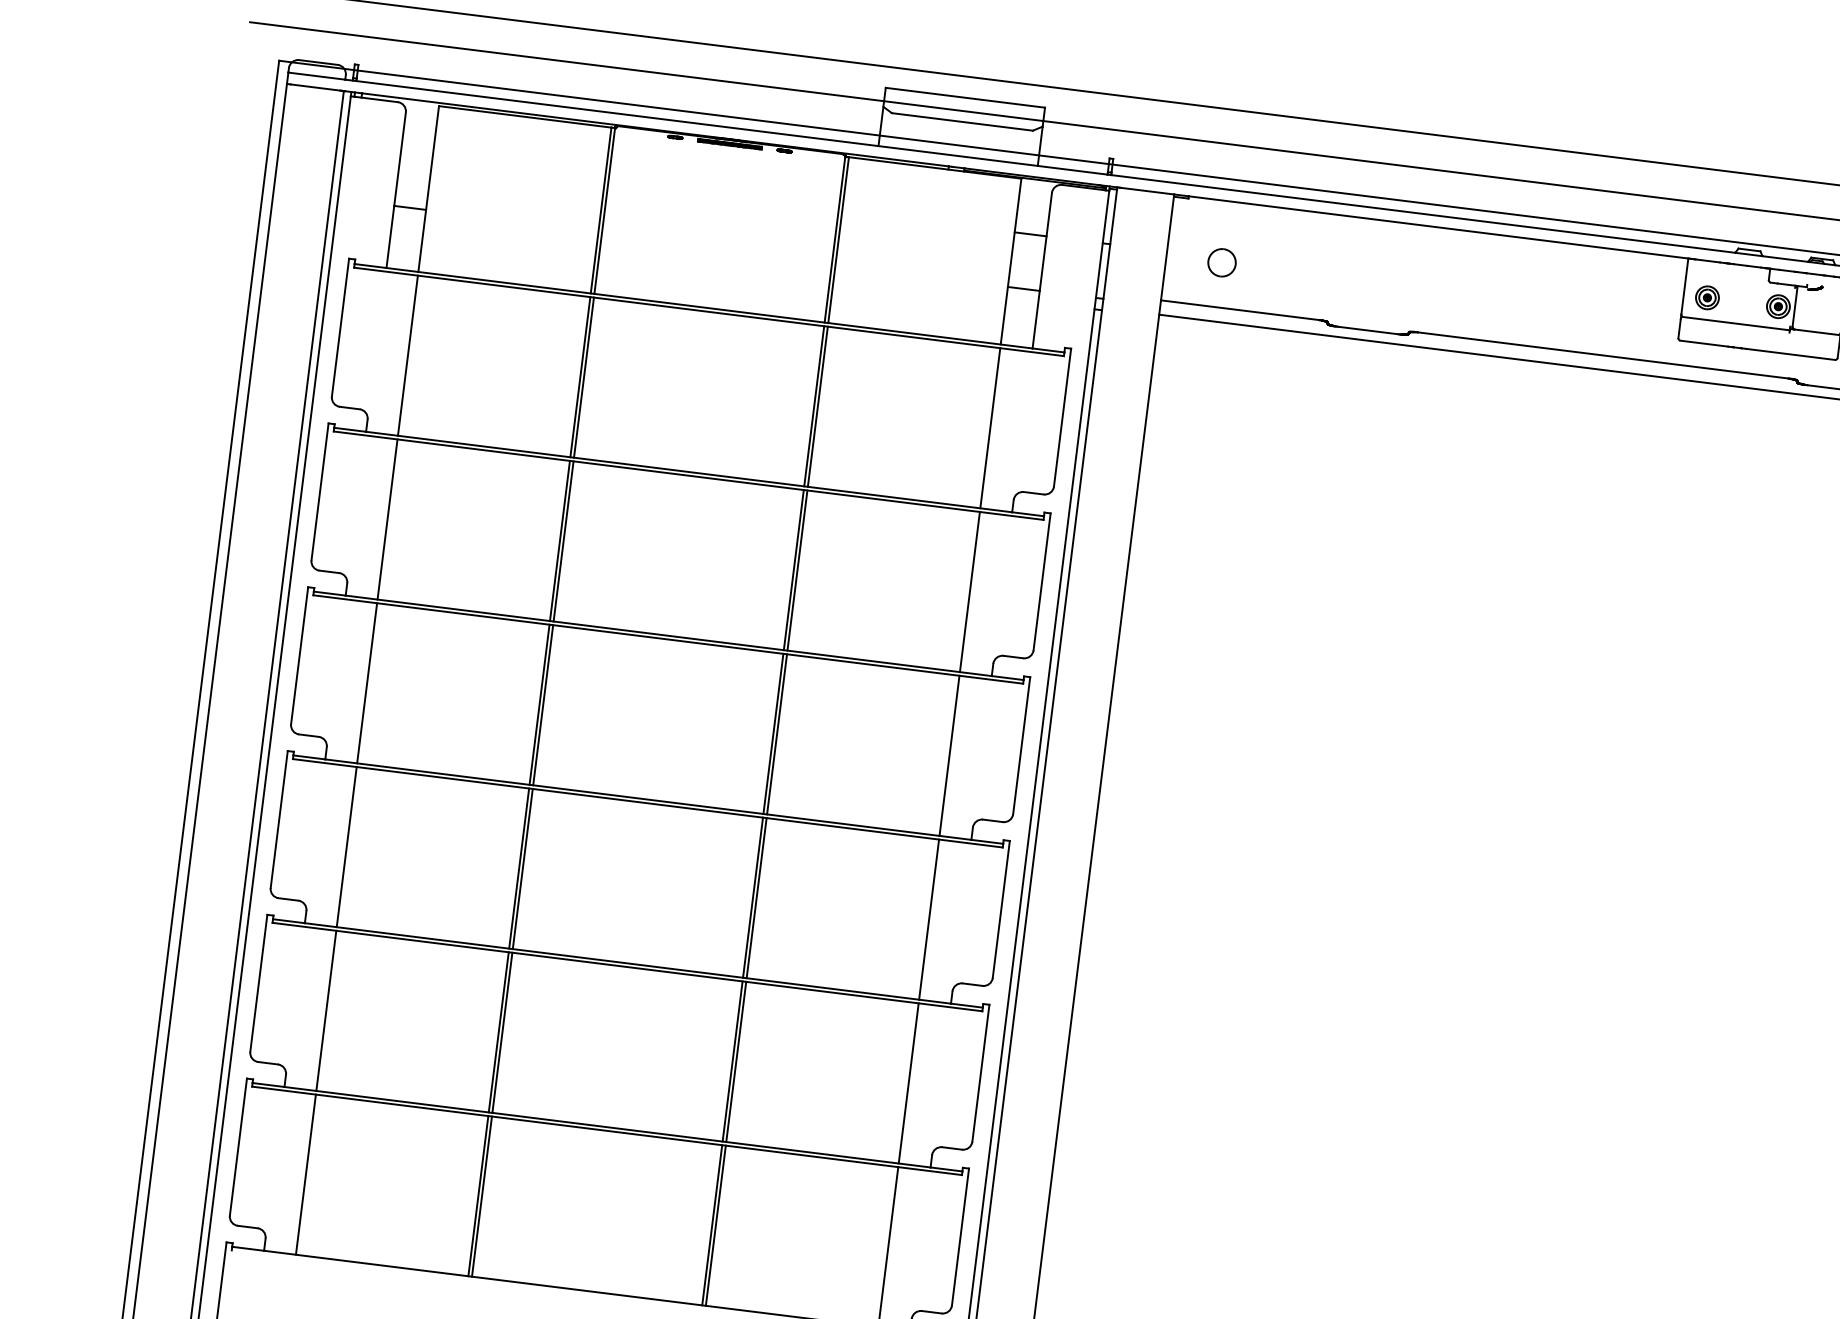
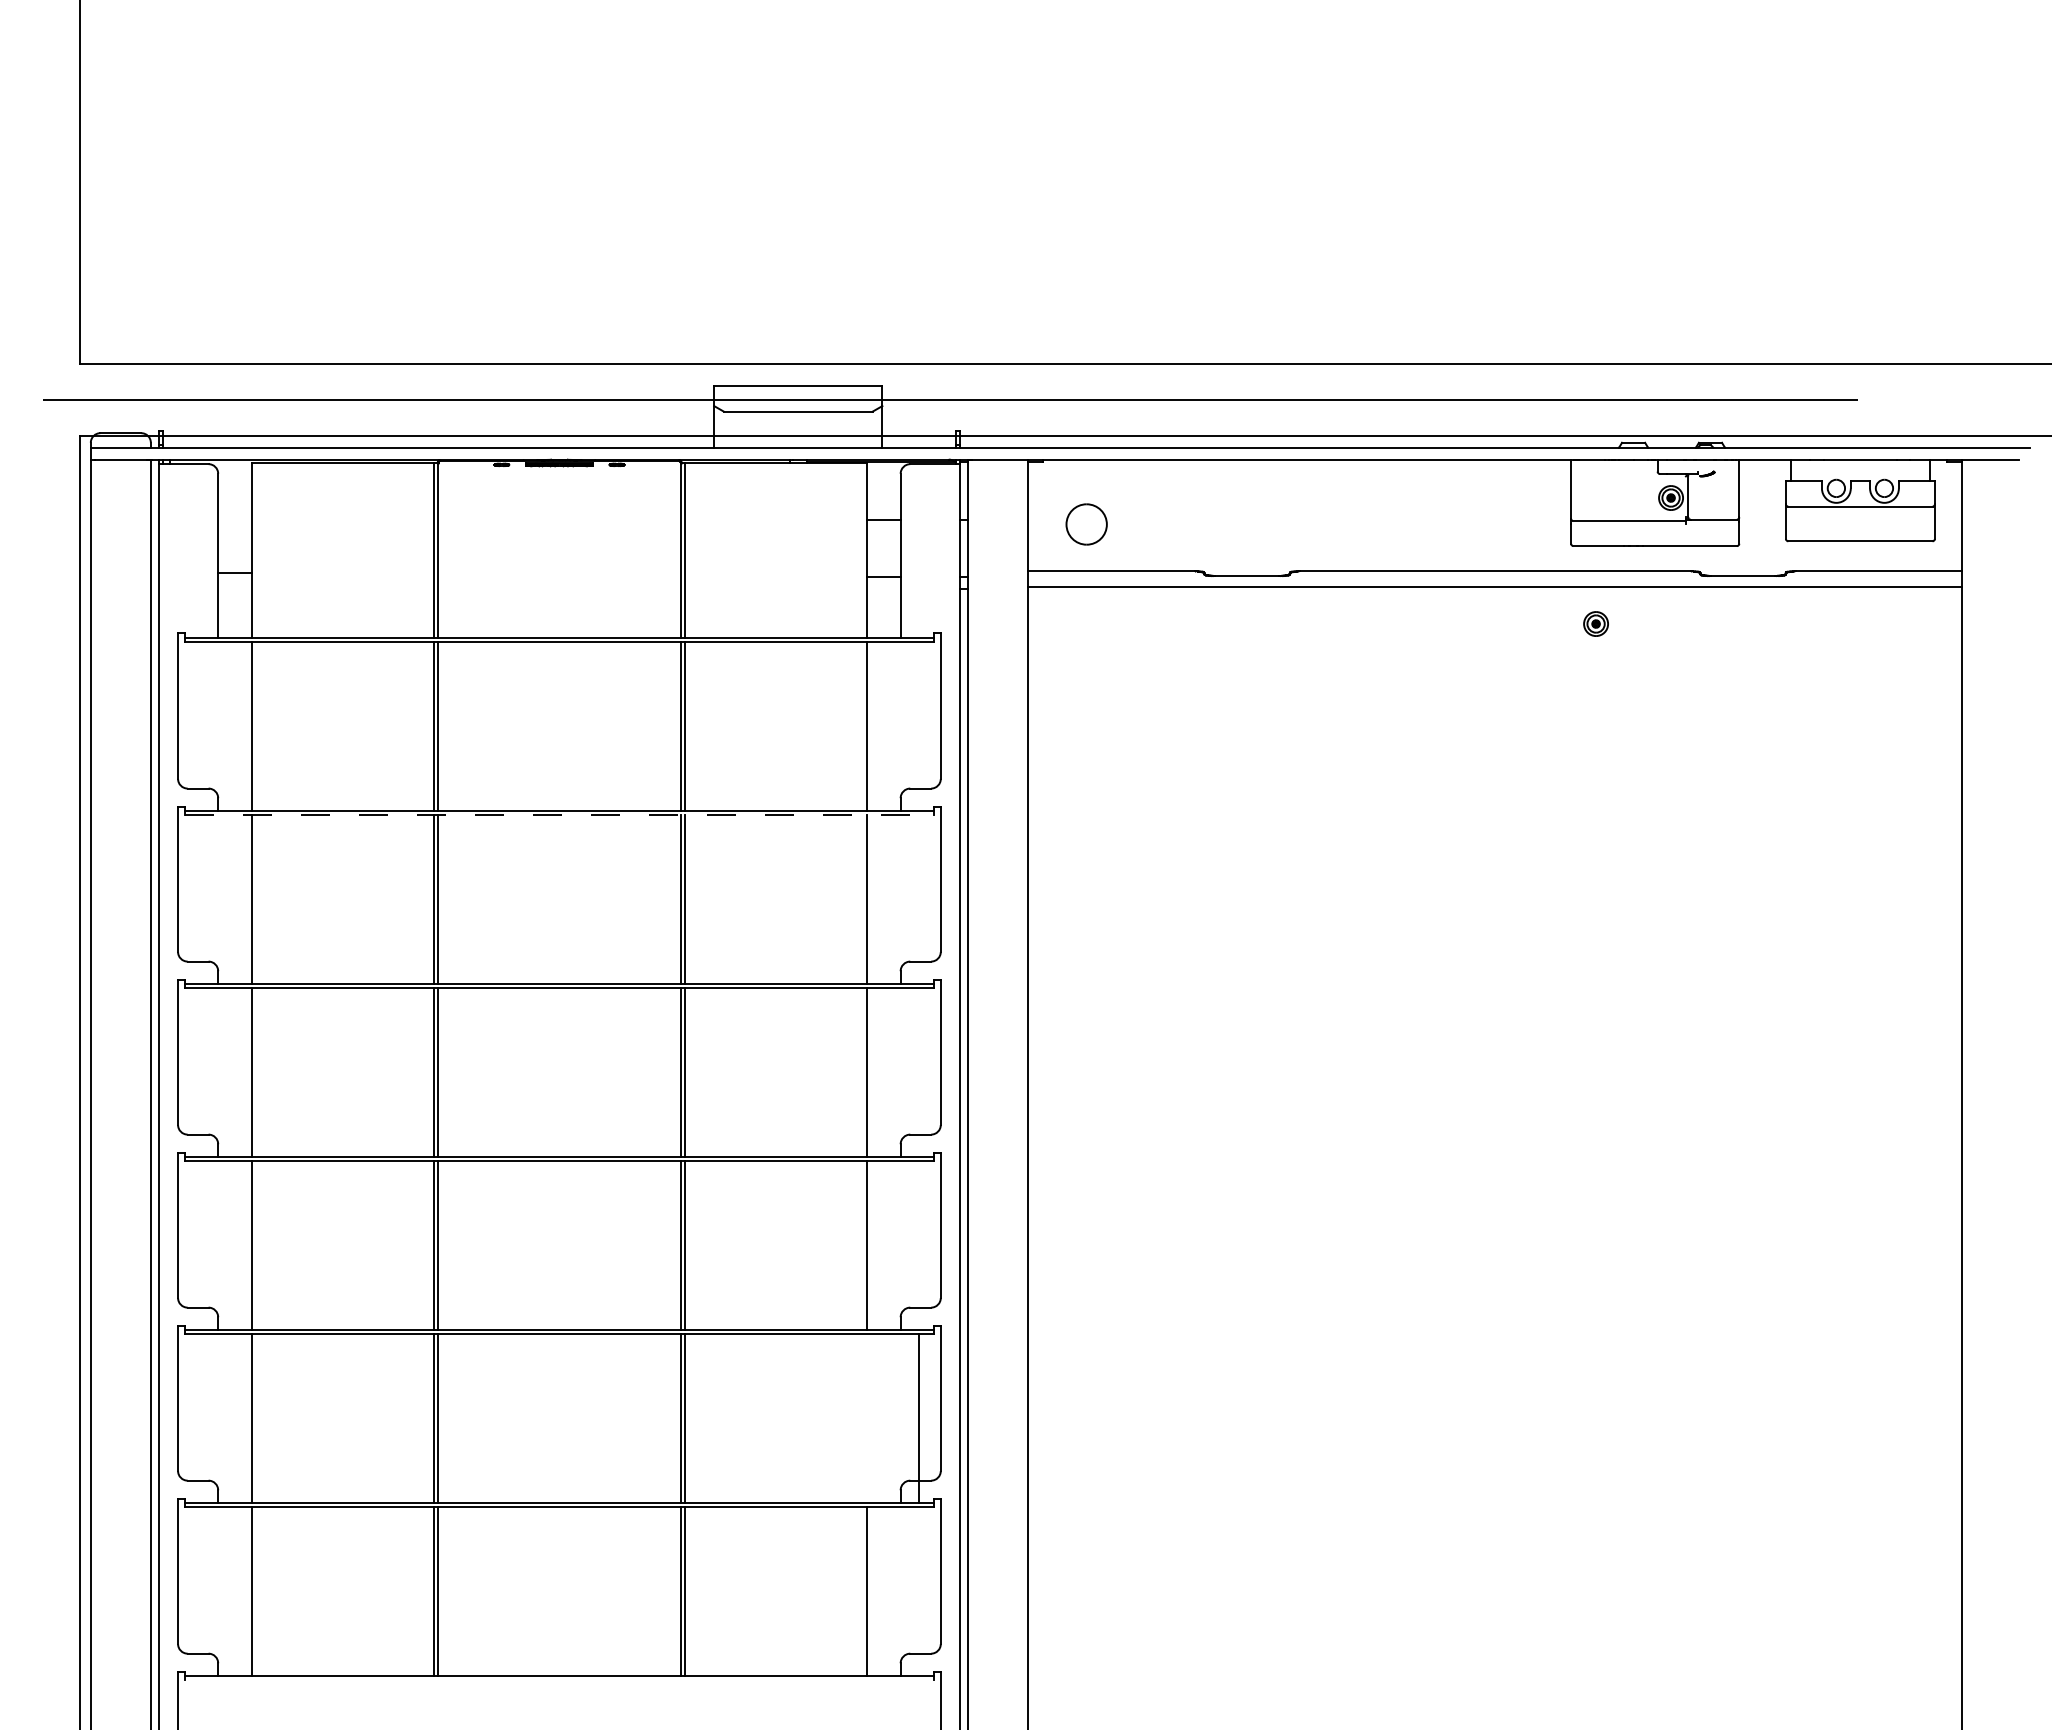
part: (1221, 262) -> (1086, 524), size x1.4
part: (1706, 297) -> (1595, 623), moved
line: (688, 476) -> (559, 815), solid -> dashed
line: (909, 1083) -> (919, 1418), moved

